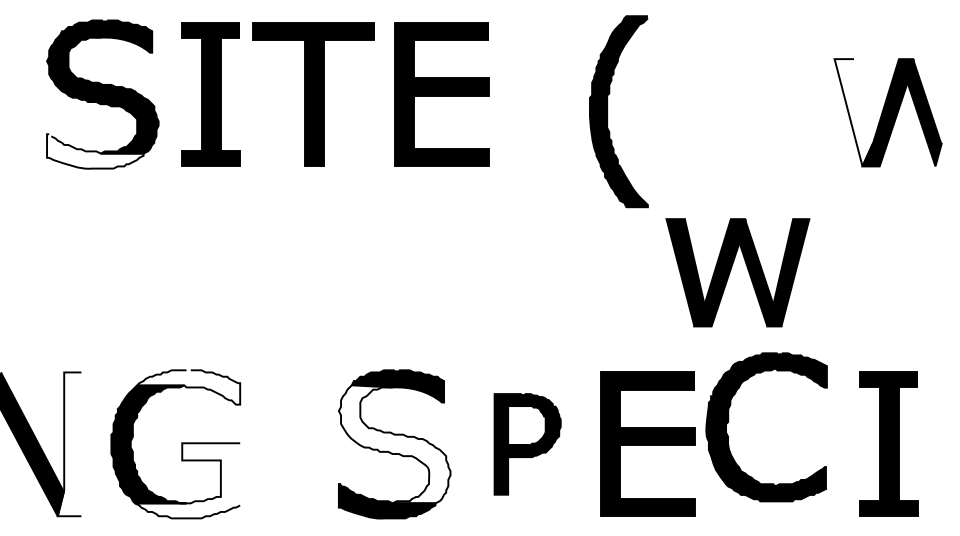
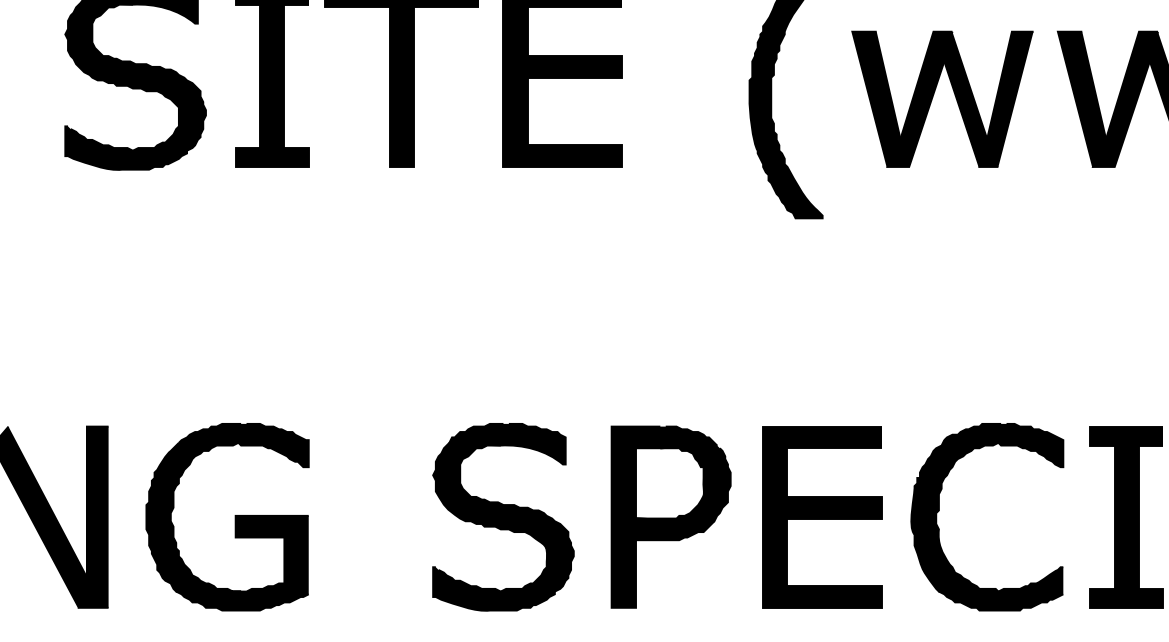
fill: (853, 112) -> (1081, 98), added
fill: (95, 151) -> (126, 148), added
part: (731, 270) -> (934, 96), moved
fill: (188, 387) -> (243, 445), added
part: (729, 421) -> (940, 509), moved
fill: (69, 444) -> (93, 517), added
fill: (394, 444) -> (503, 517), added
part: (527, 444) -> (670, 517), size x1.43
fill: (187, 480) -> (242, 562), added

